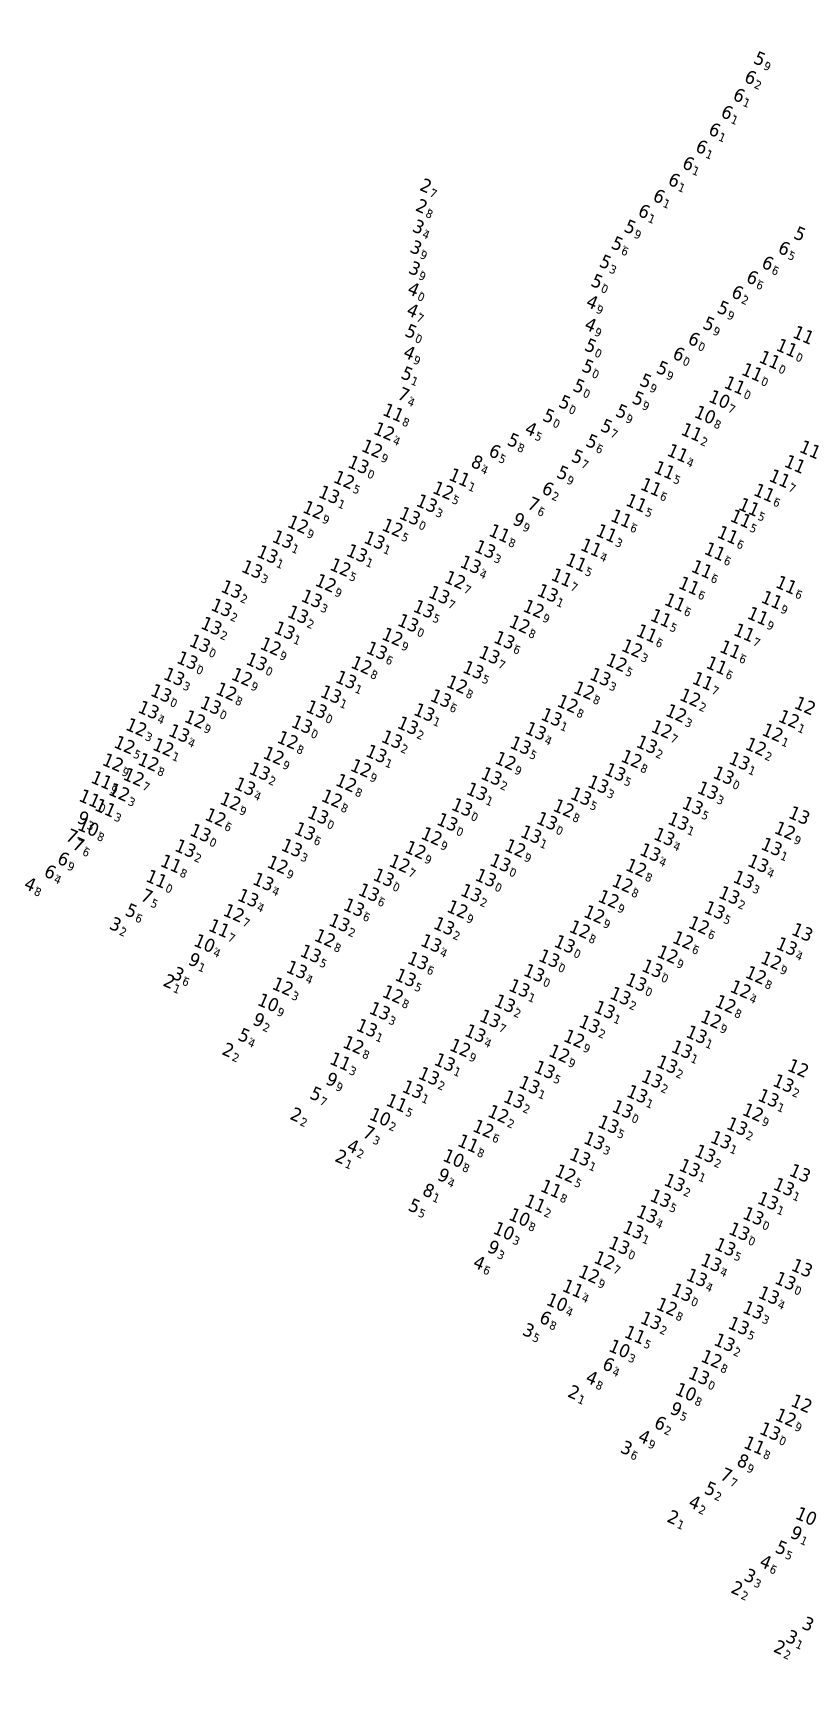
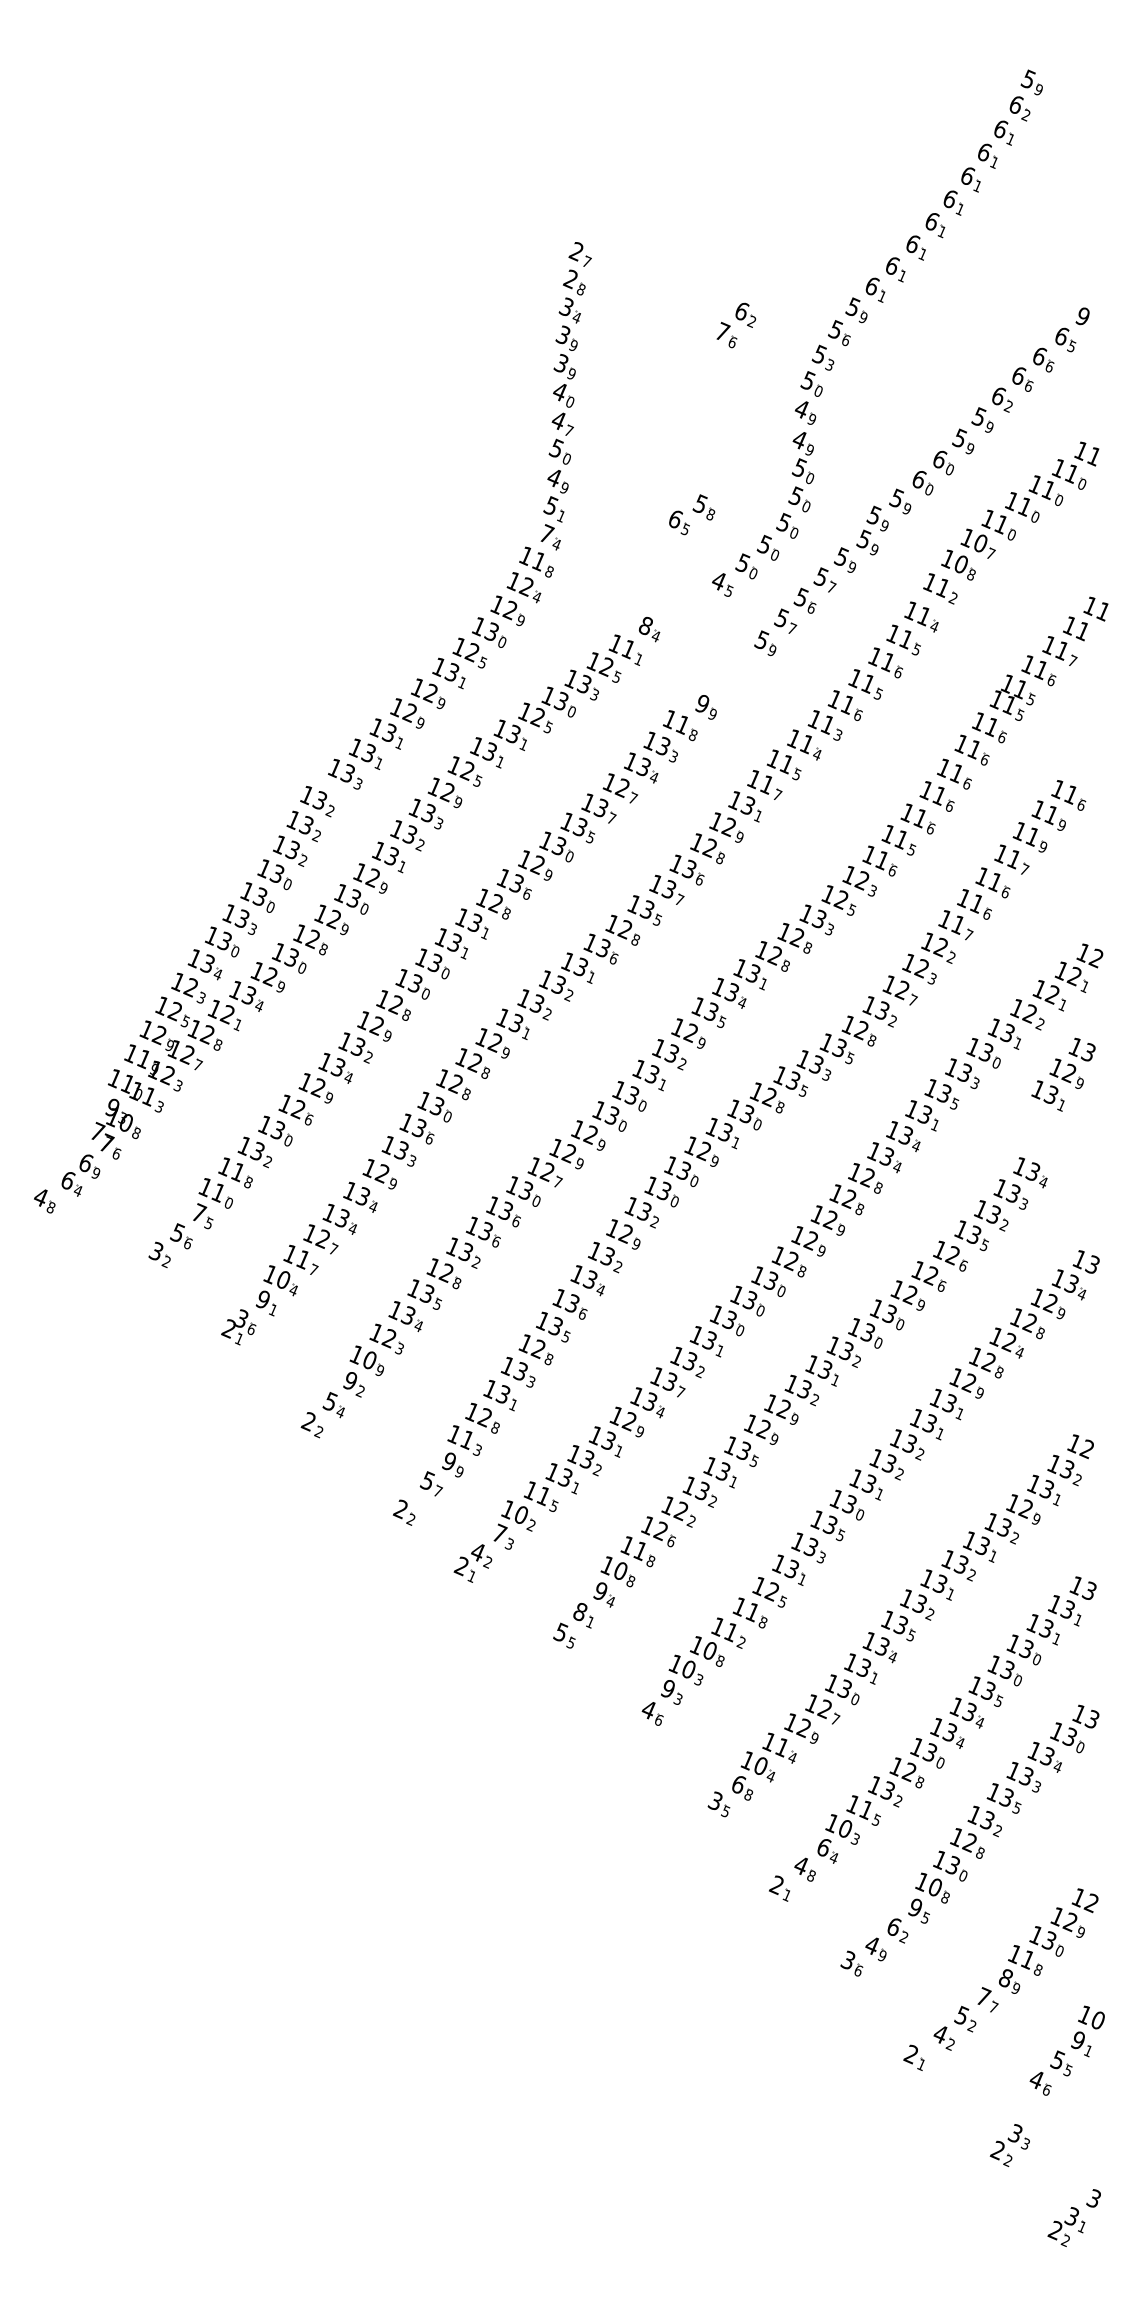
text: (799, 233) -> (1082, 316), 5 -> 9
part: (507, 447) -> (692, 514), moved
part: (543, 498) -> (735, 324), moved
part: (785, 833) -> (1063, 1074), moved
part: (788, 1540) -> (1067, 2050), moved

